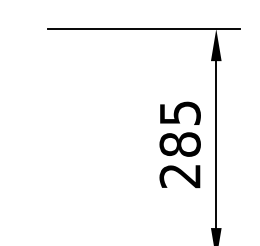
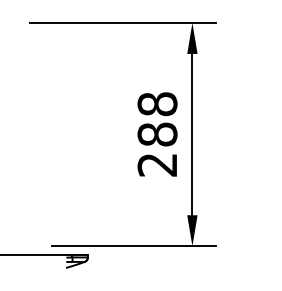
text: (180, 113) -> (157, 104), 285 -> 288

